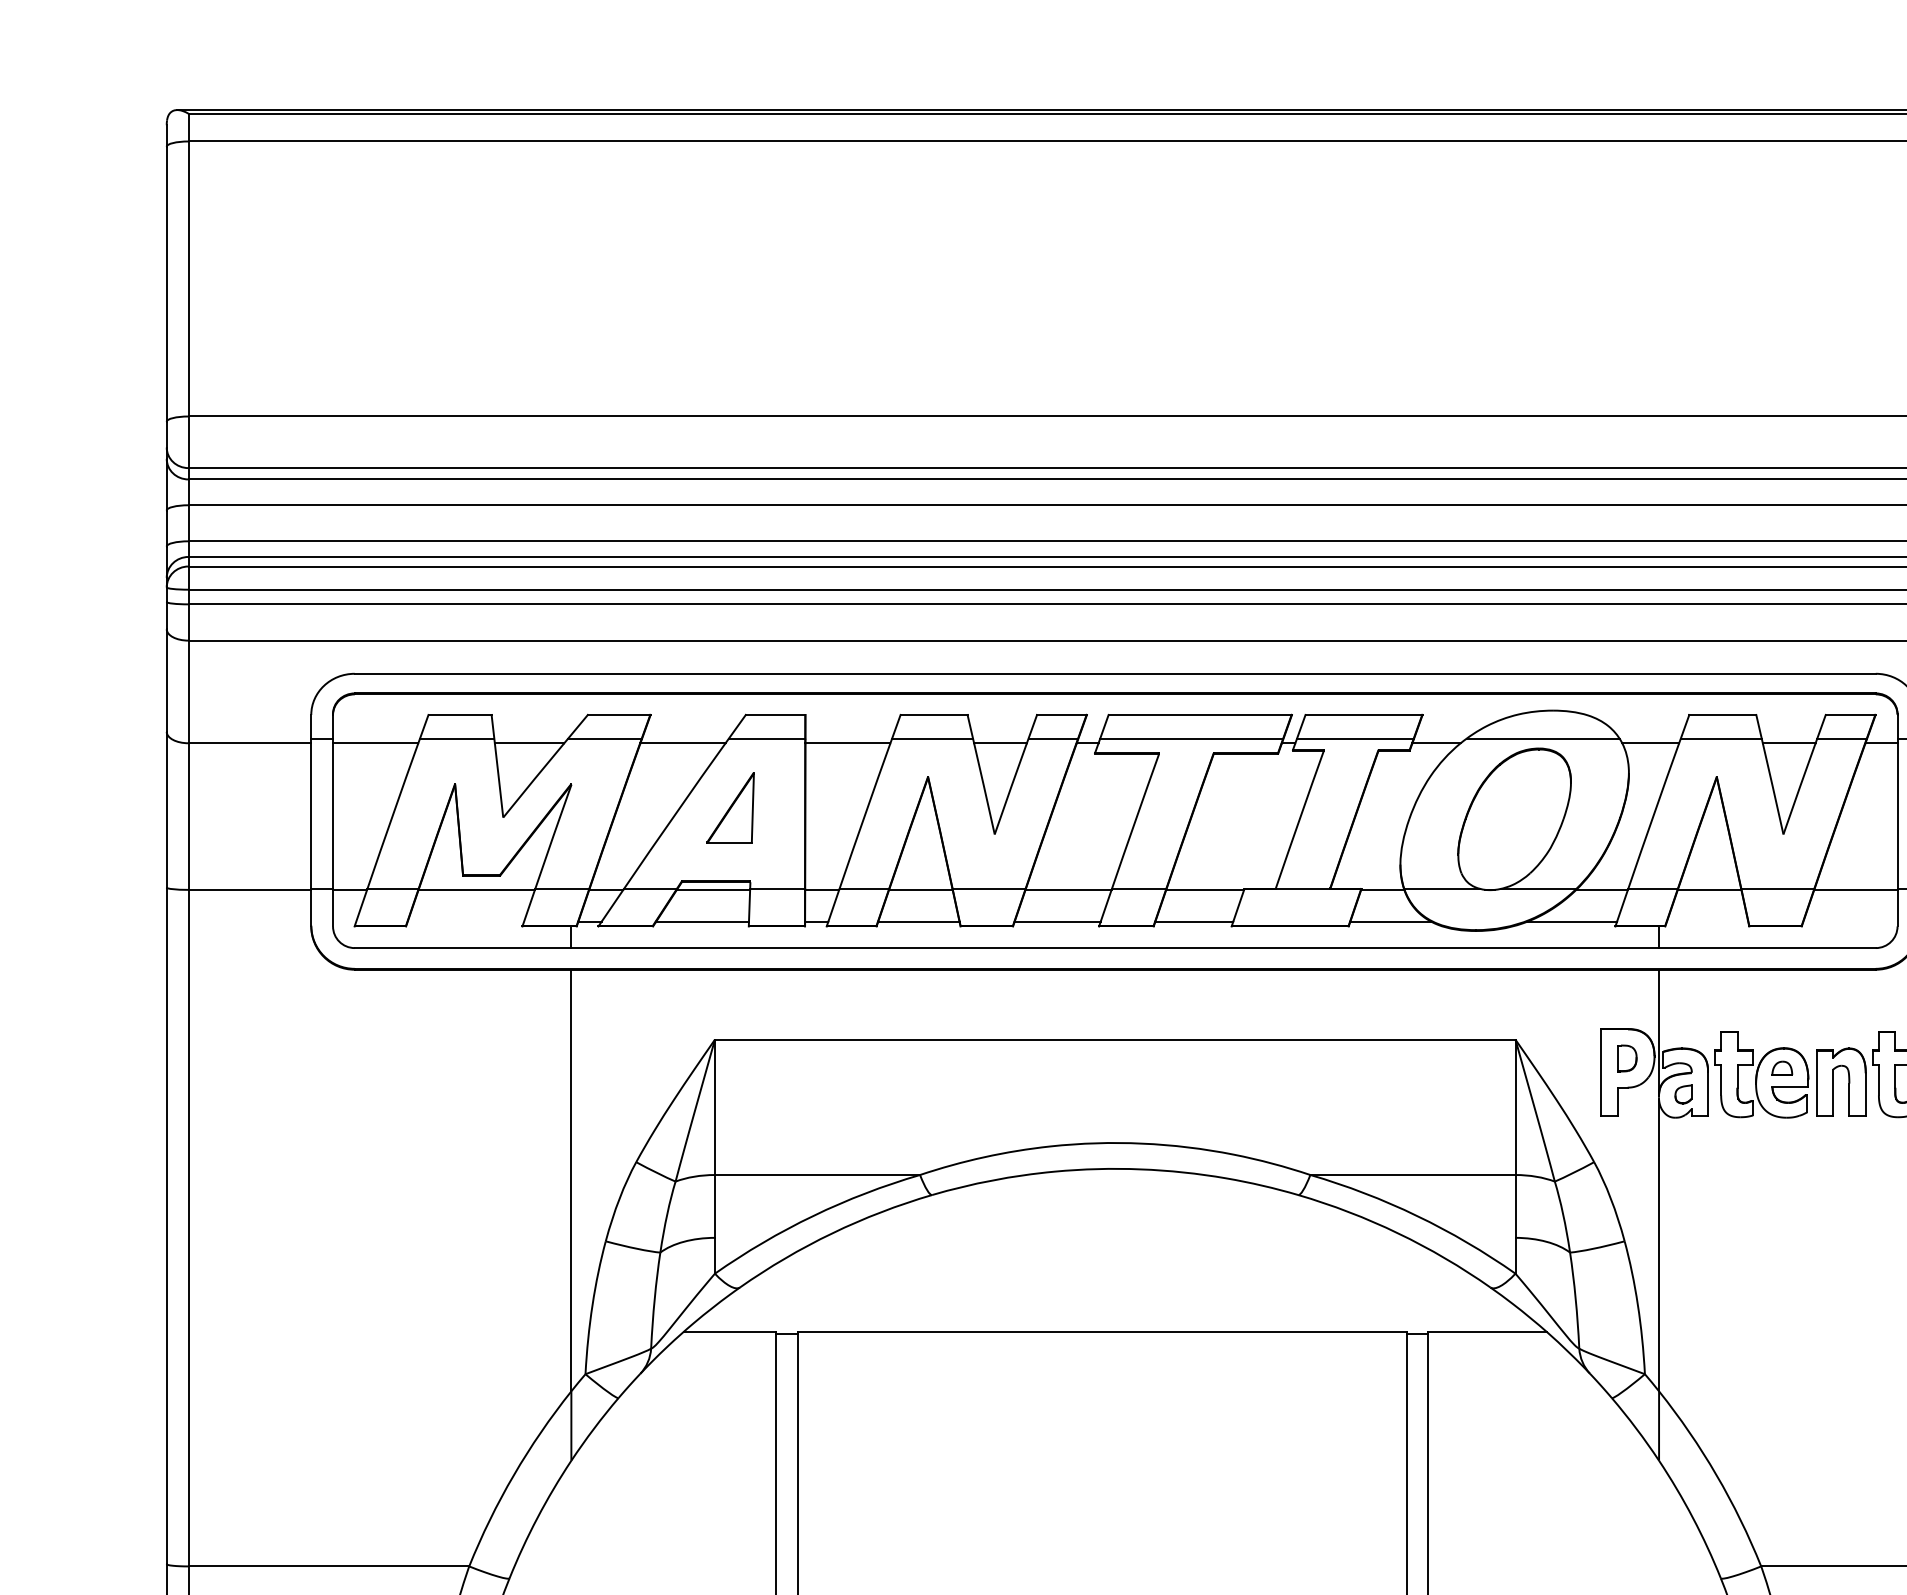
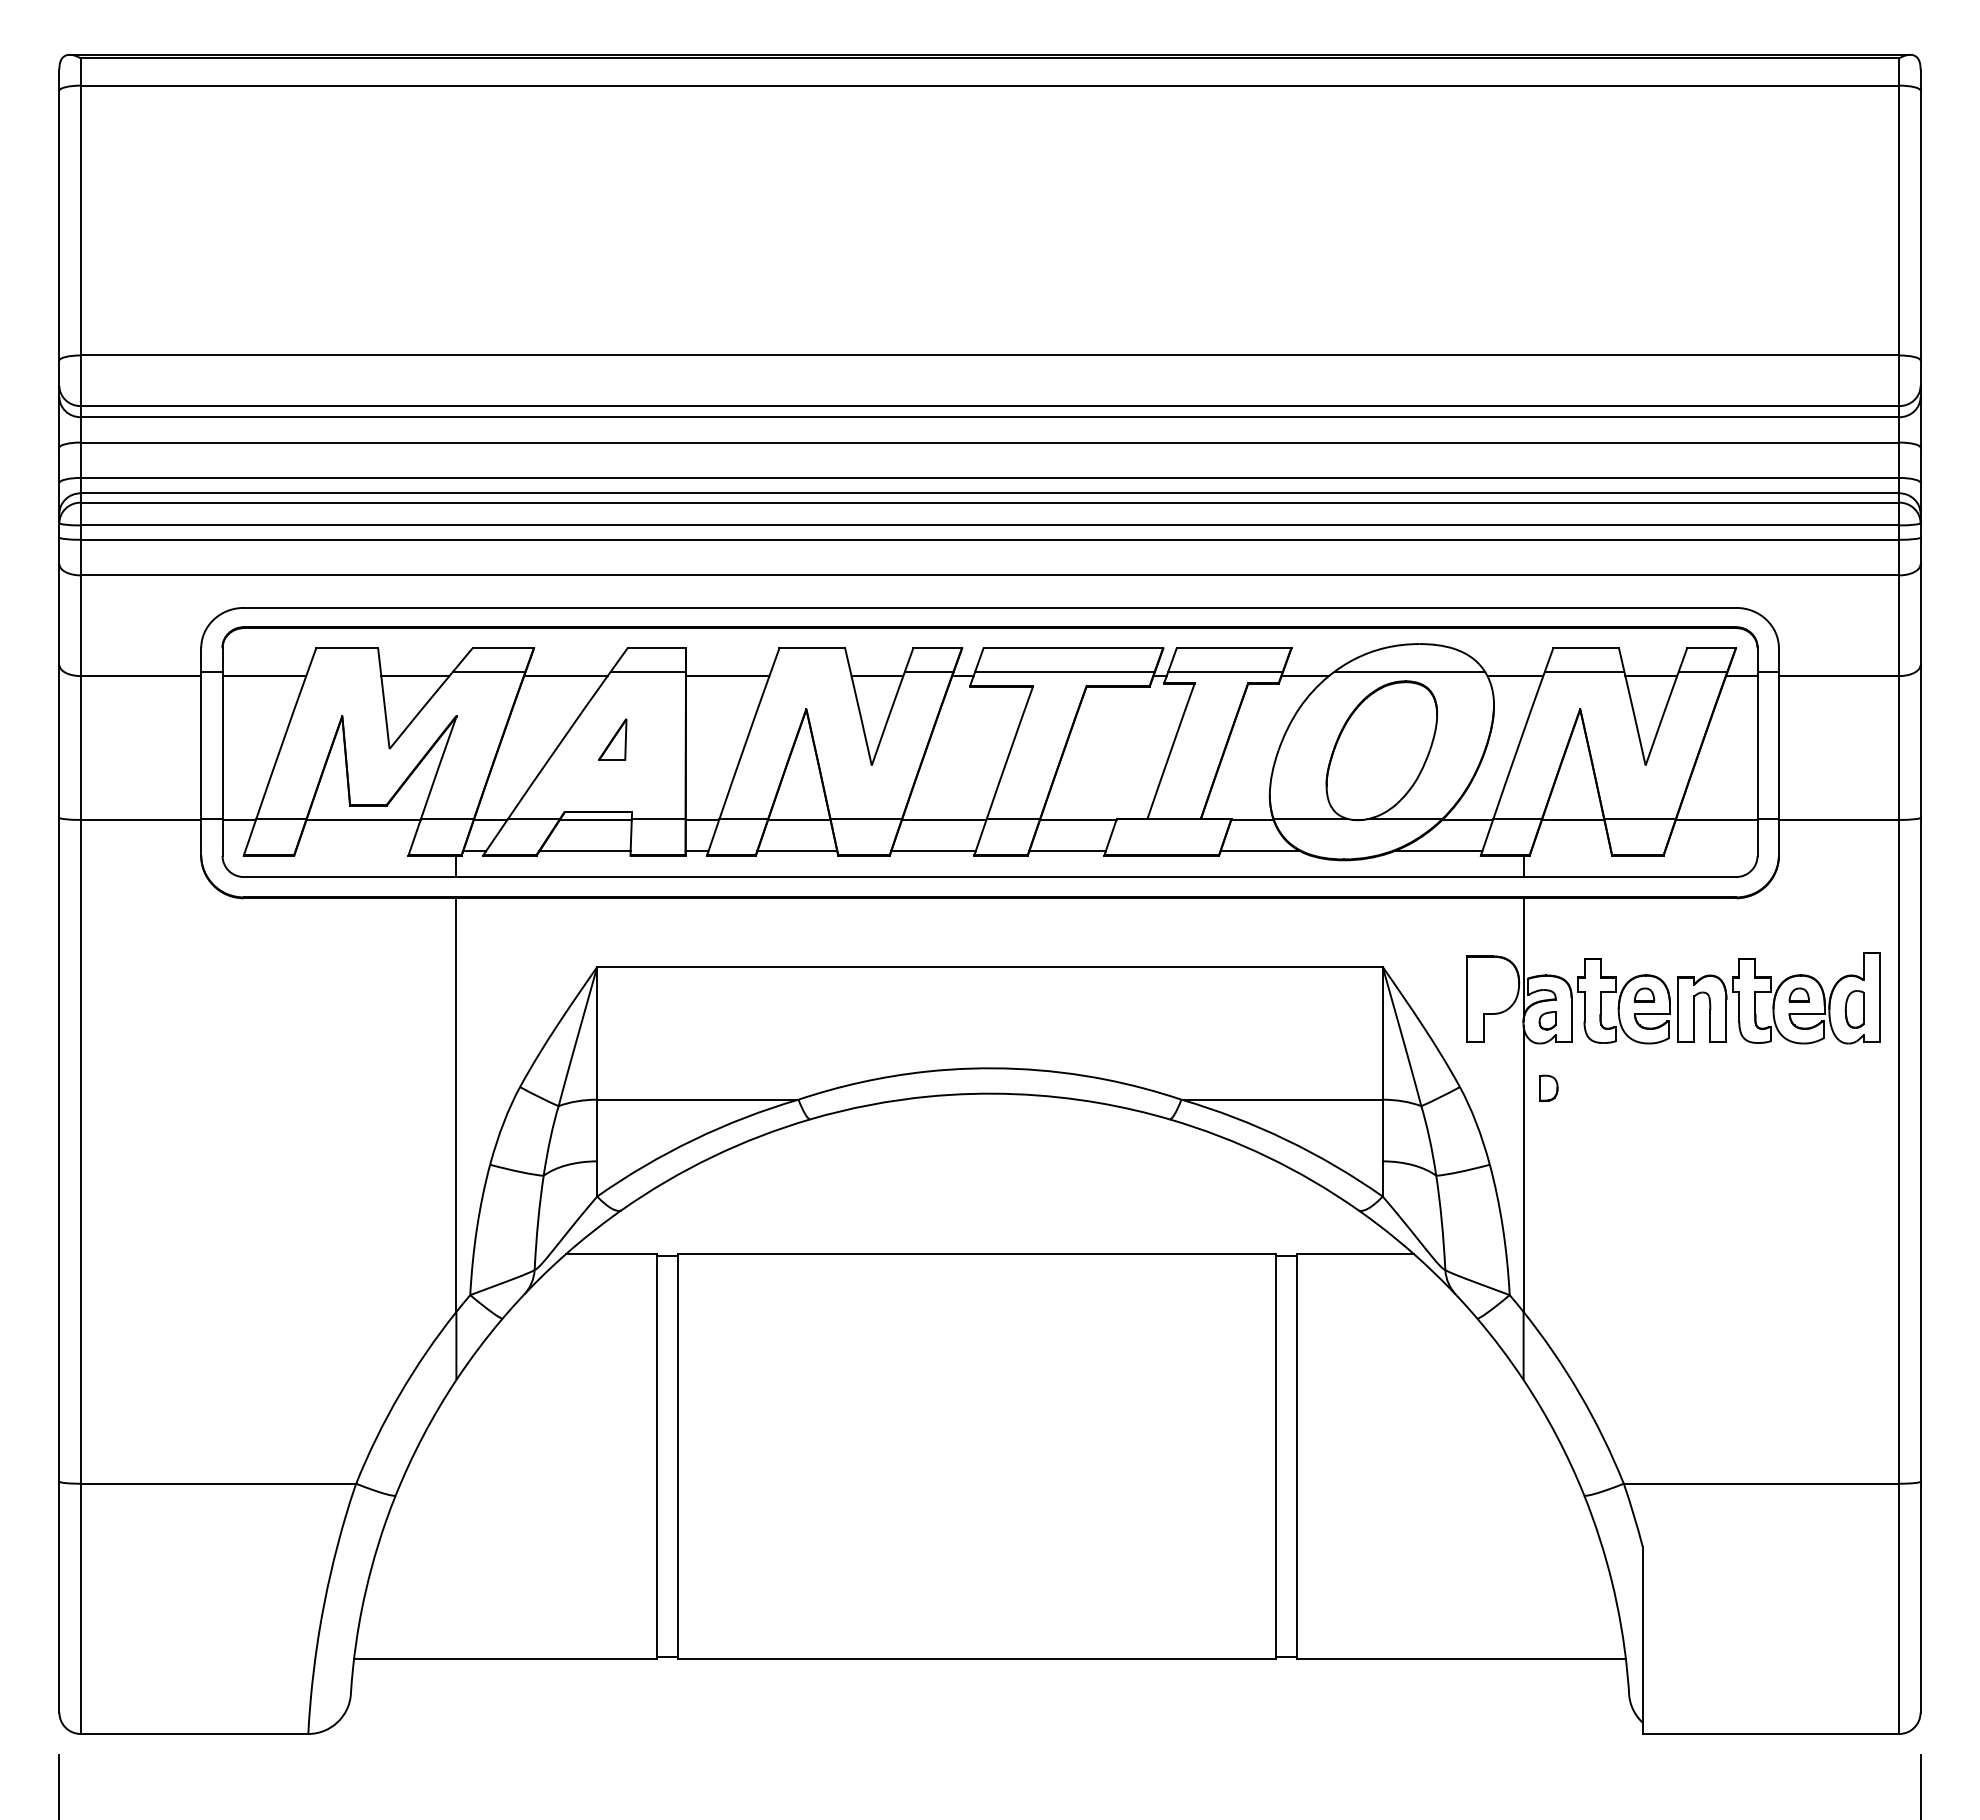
line: (456, 738) -> (343, 671), removed
line: (932, 738) -> (810, 671), removed
part: (730, 807) -> (612, 739), size x0.6
part: (1627, 1057) -> (1548, 1087), moved

